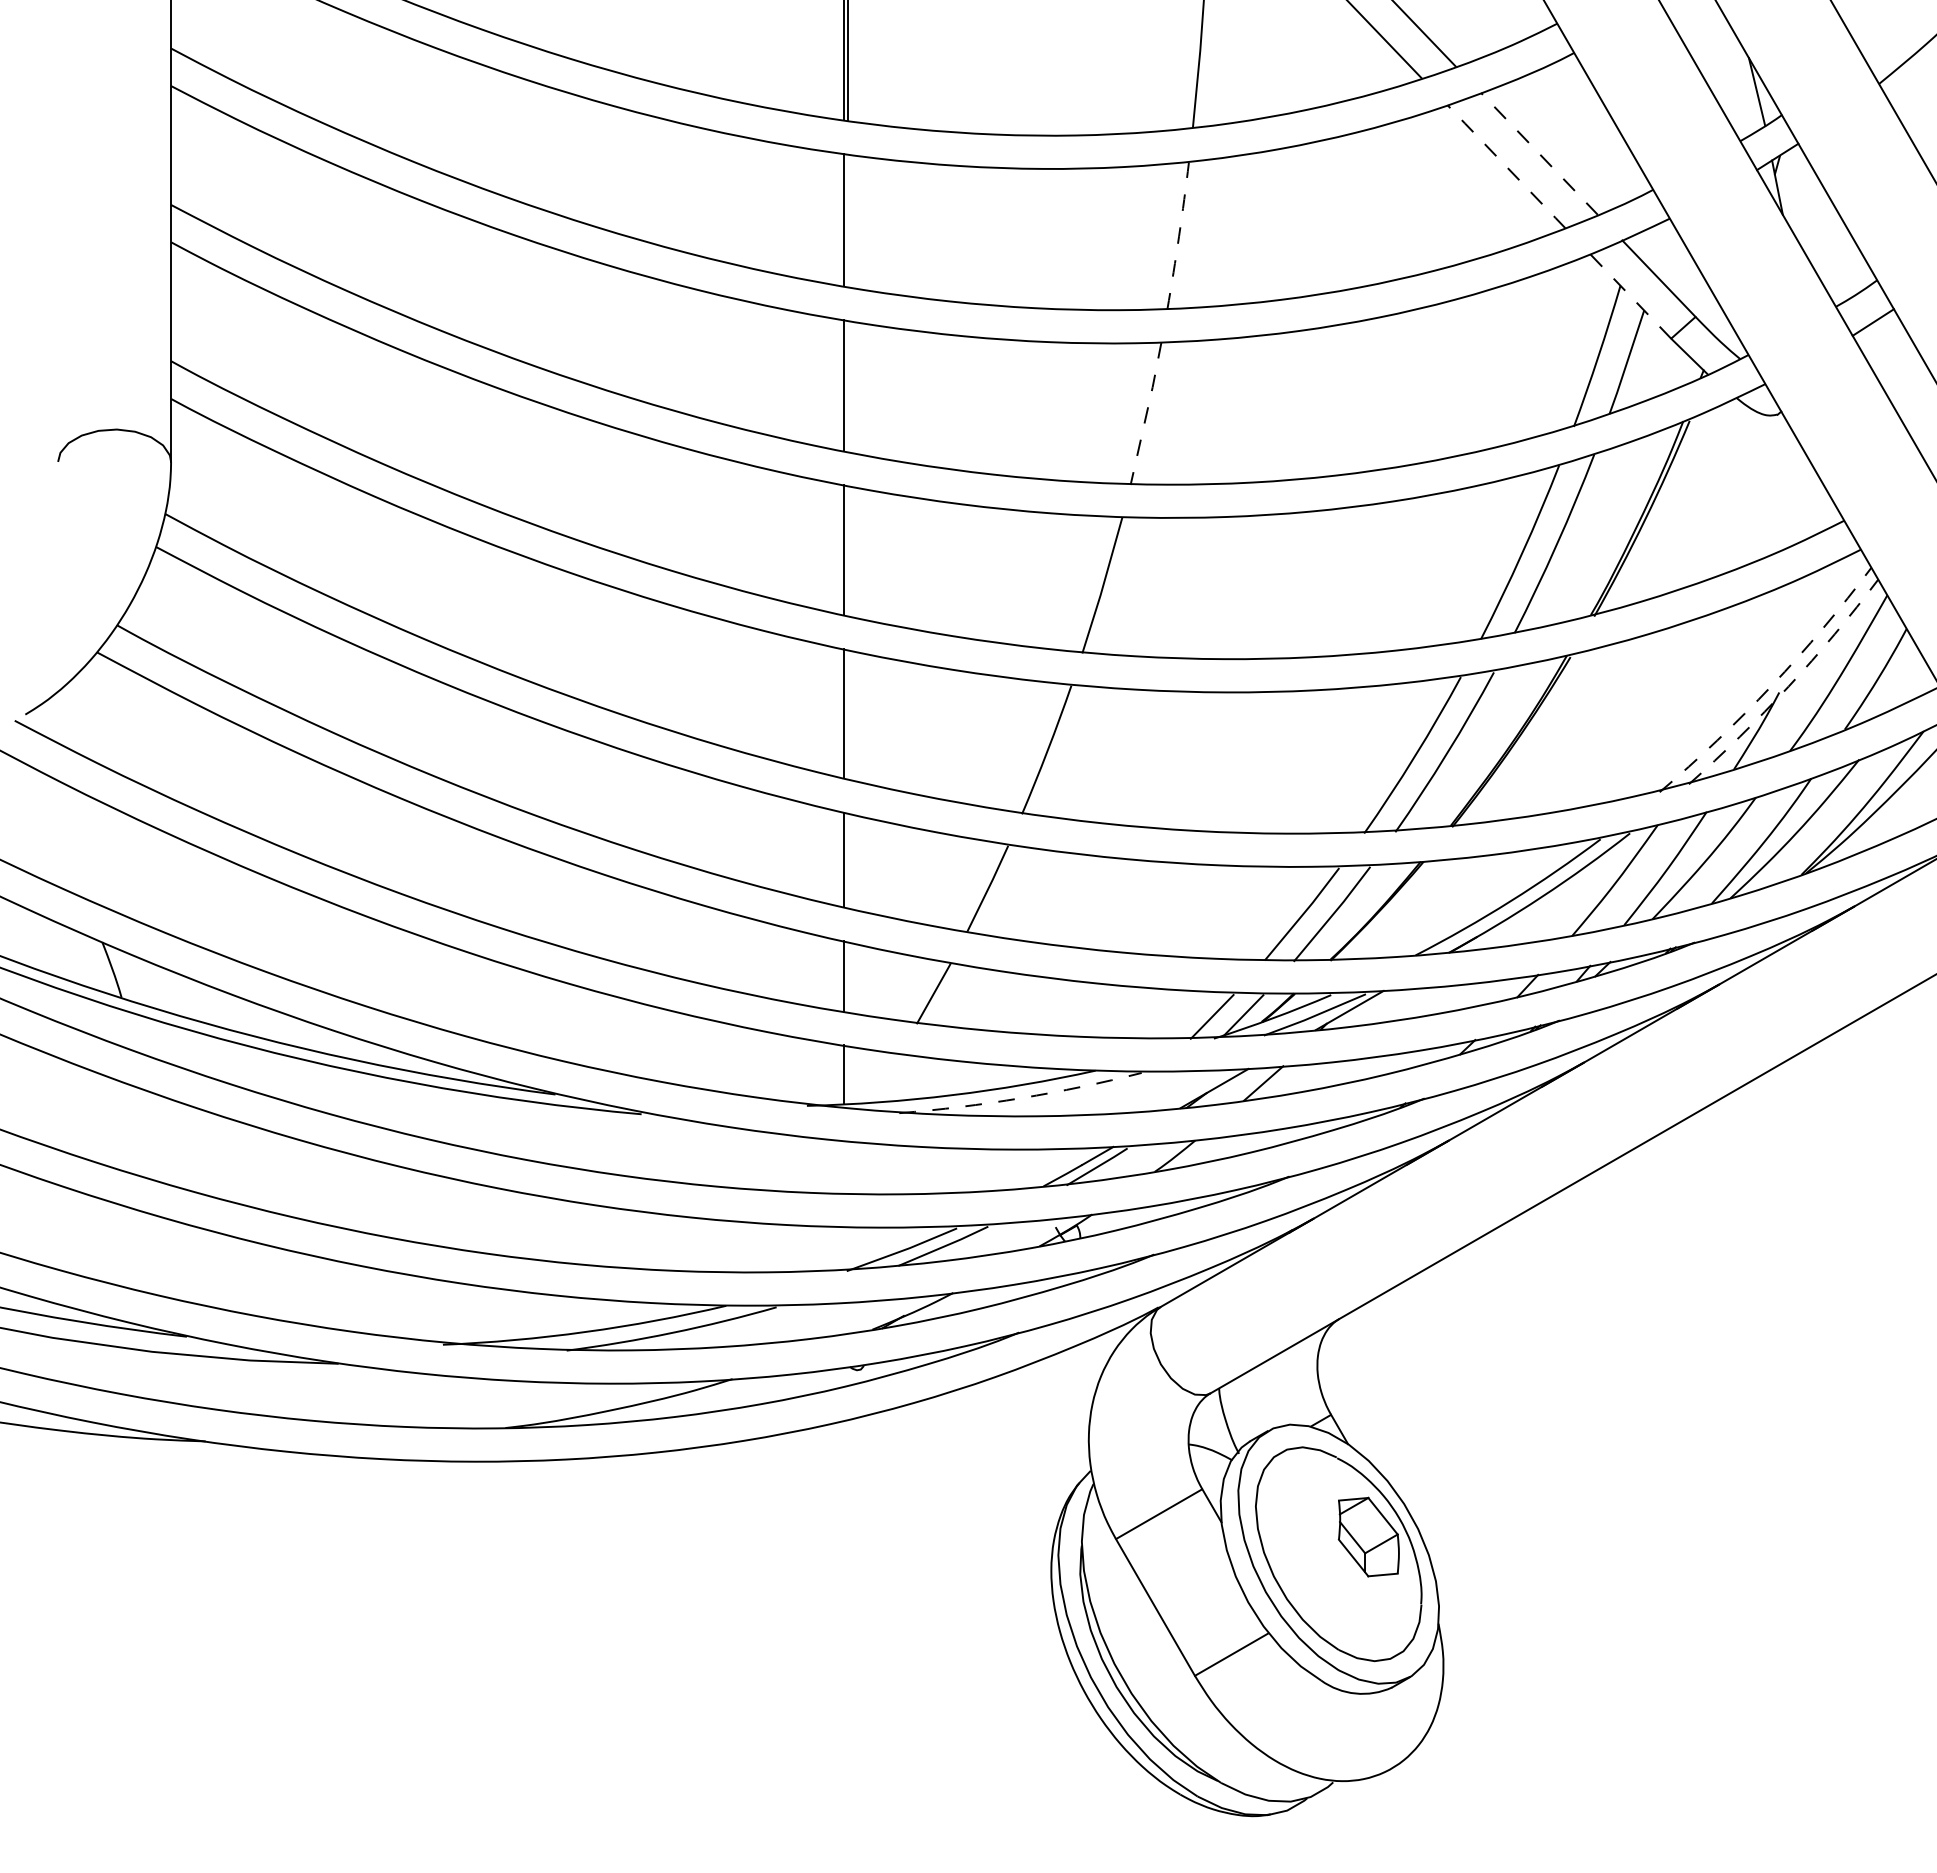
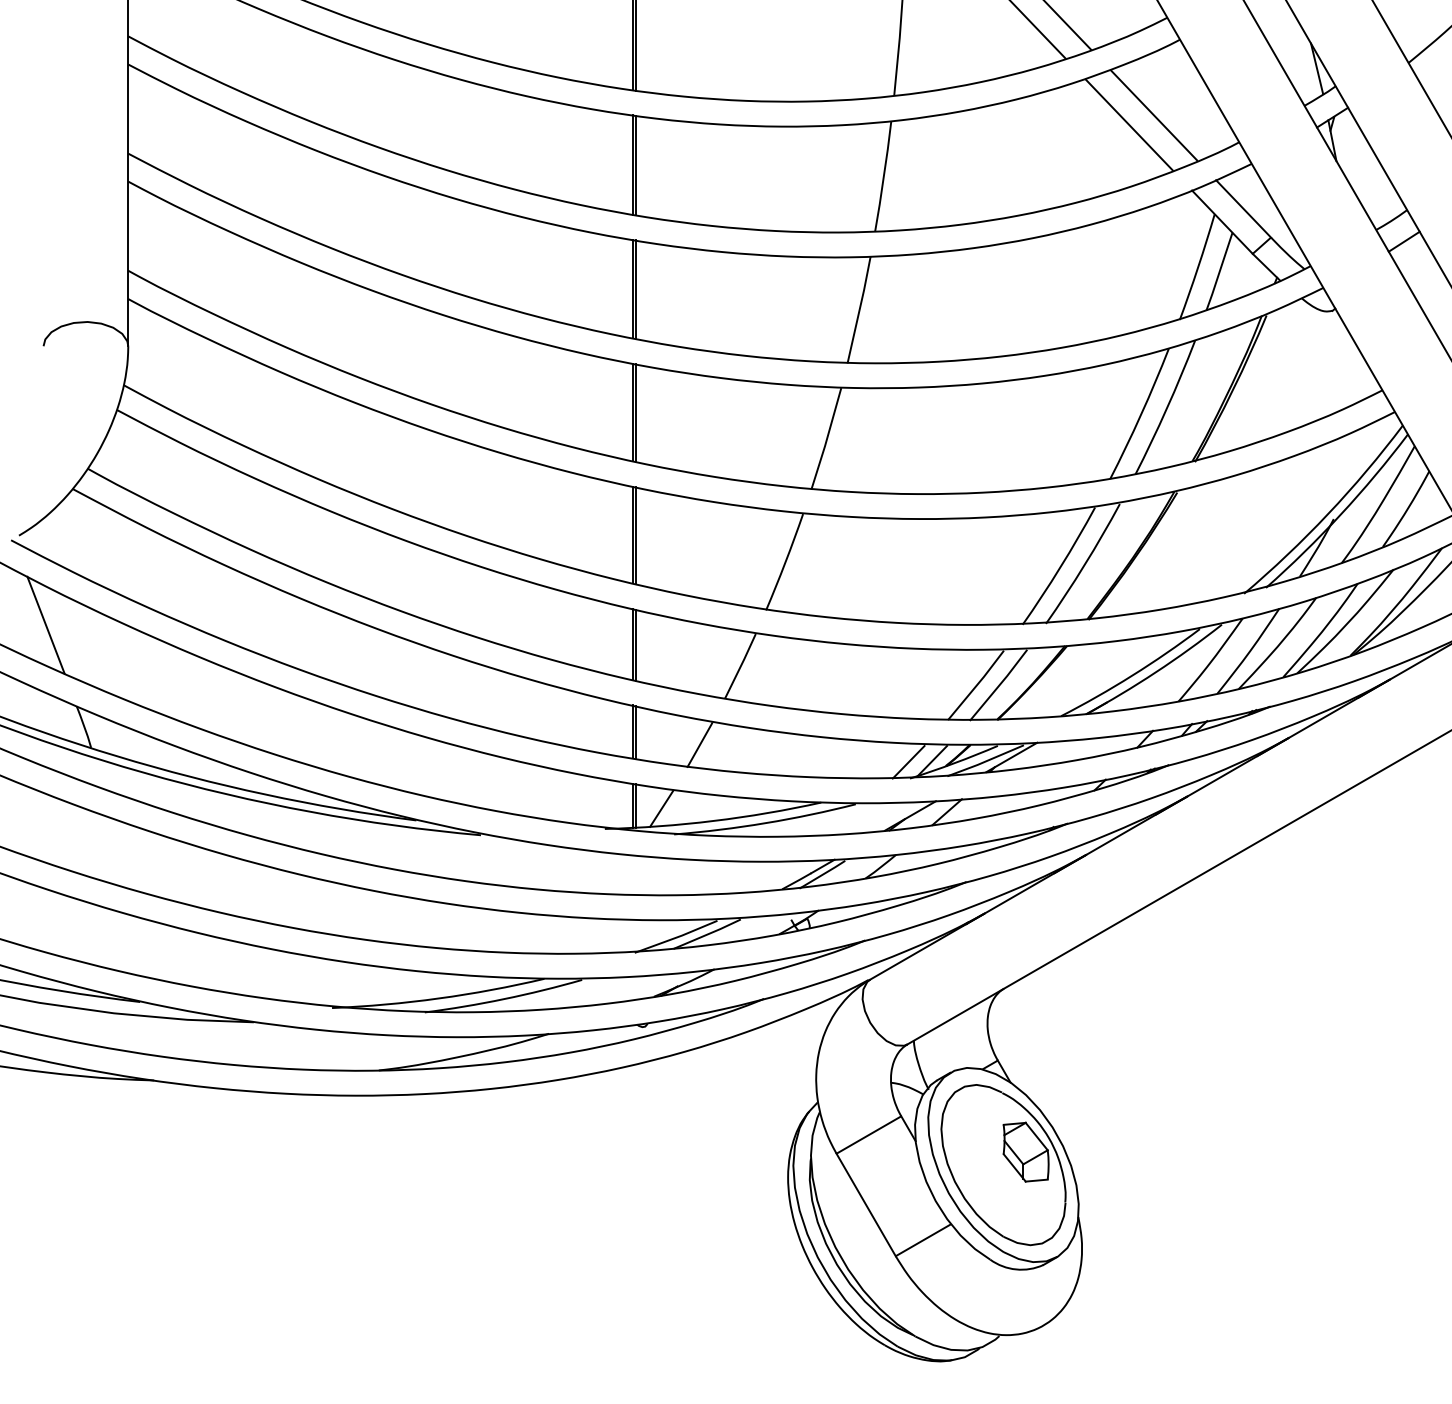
line: (1539, 154) -> (1154, 115), dashed -> solid
line: (1506, 166) -> (1129, 124), dashed -> solid
line: (847, 220) -> (635, 165), added
arc: (1179, 236) -> (884, 177), dashed -> solid
line: (1630, 296) -> (1222, 222), dashed -> solid
line: (847, 385) -> (635, 288), added
line: (1146, 413) -> (859, 309), dashed -> solid
line: (847, 550) -> (635, 412), added
arc: (1771, 685) -> (1327, 513), dashed -> solid
arc: (1788, 686) -> (1340, 514), dashed -> solid
line: (847, 714) -> (635, 535), added
line: (61, 833) -> (46, 624), added
line: (847, 860) -> (635, 645), added
line: (847, 977) -> (635, 732), added
line: (847, 1075) -> (635, 806), added
line: (882, 1078) -> (661, 808), added
arc: (1021, 1098) -> (765, 823), dashed -> solid

